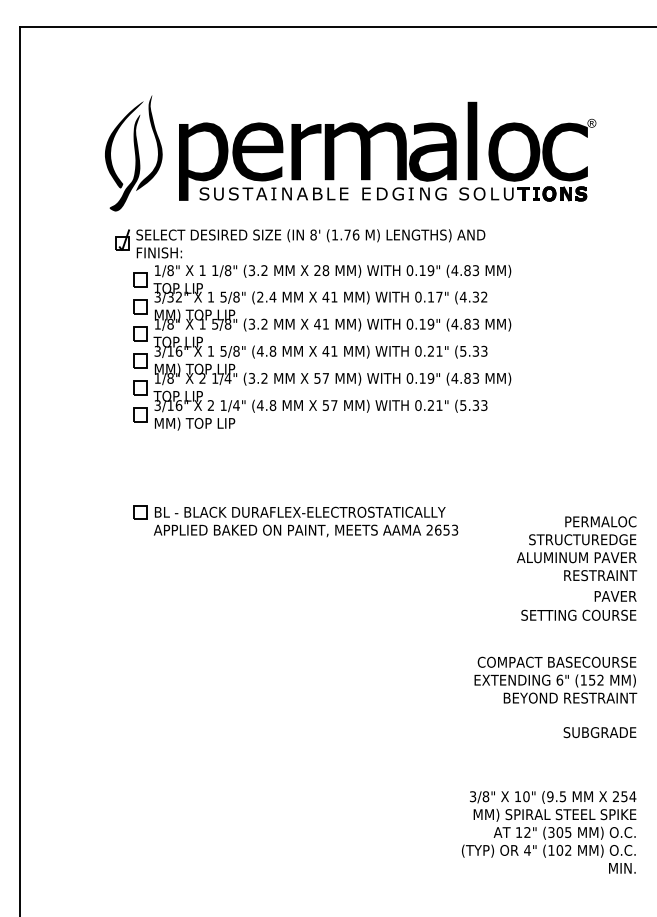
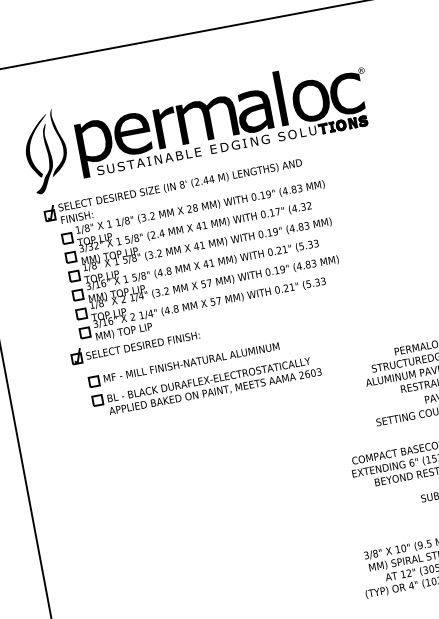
text: (345, 234) -> (204, 180), (1.76 -> (2.44
part: (206, 445) -> (134, 345), added
part: (269, 484) -> (183, 364), added
text: (446, 529) -> (313, 372), 2653 -> 2603

